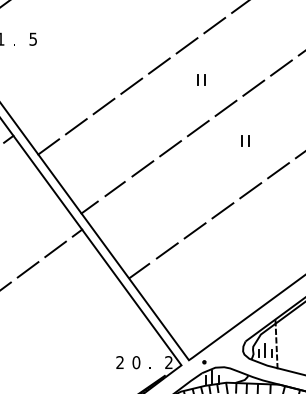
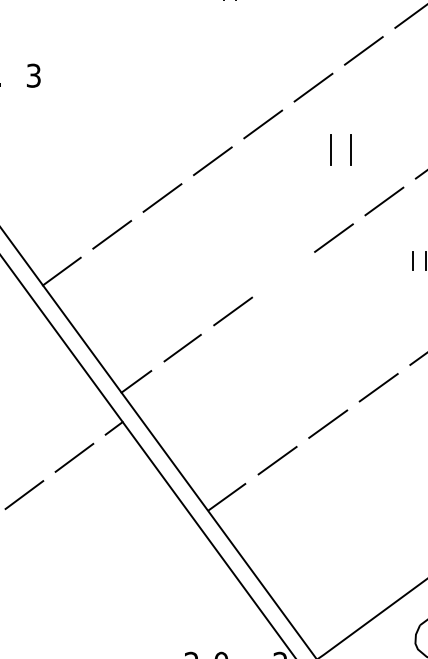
text: (32, 38) -> (32, 74), 5 -> 3
part: (201, 79) -> (339, 148), size x1.6
line: (170, 148) -> (283, 274), removed

